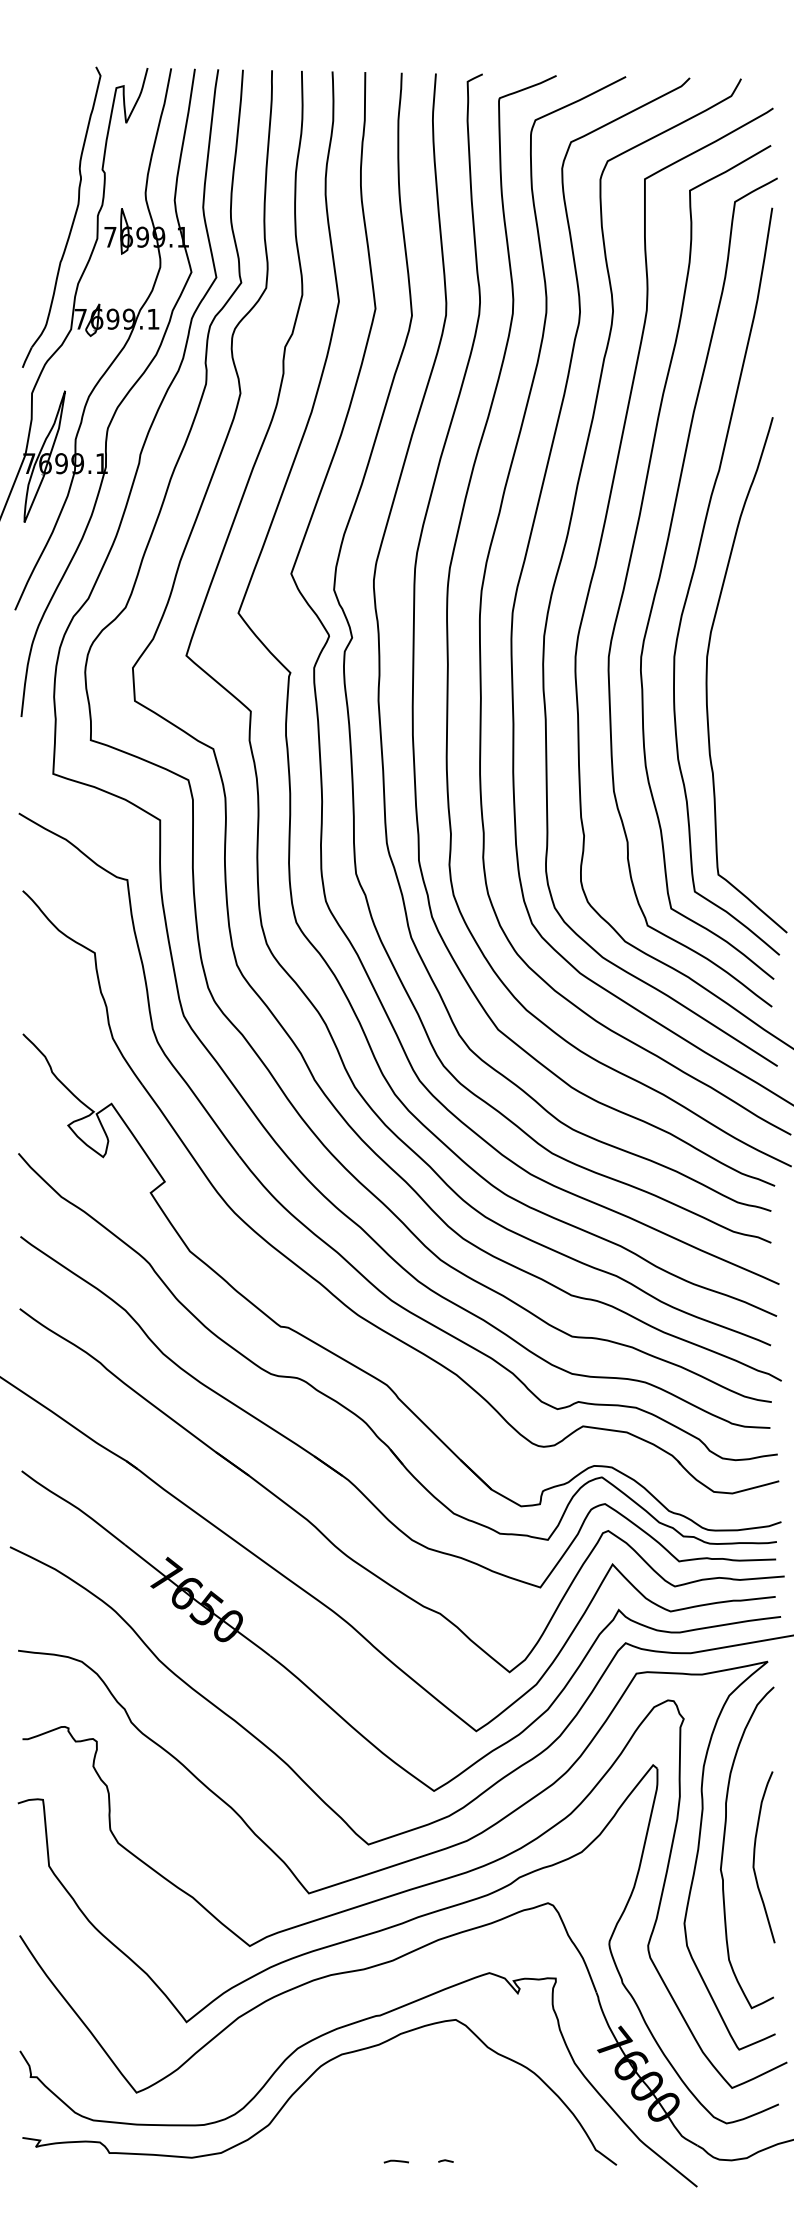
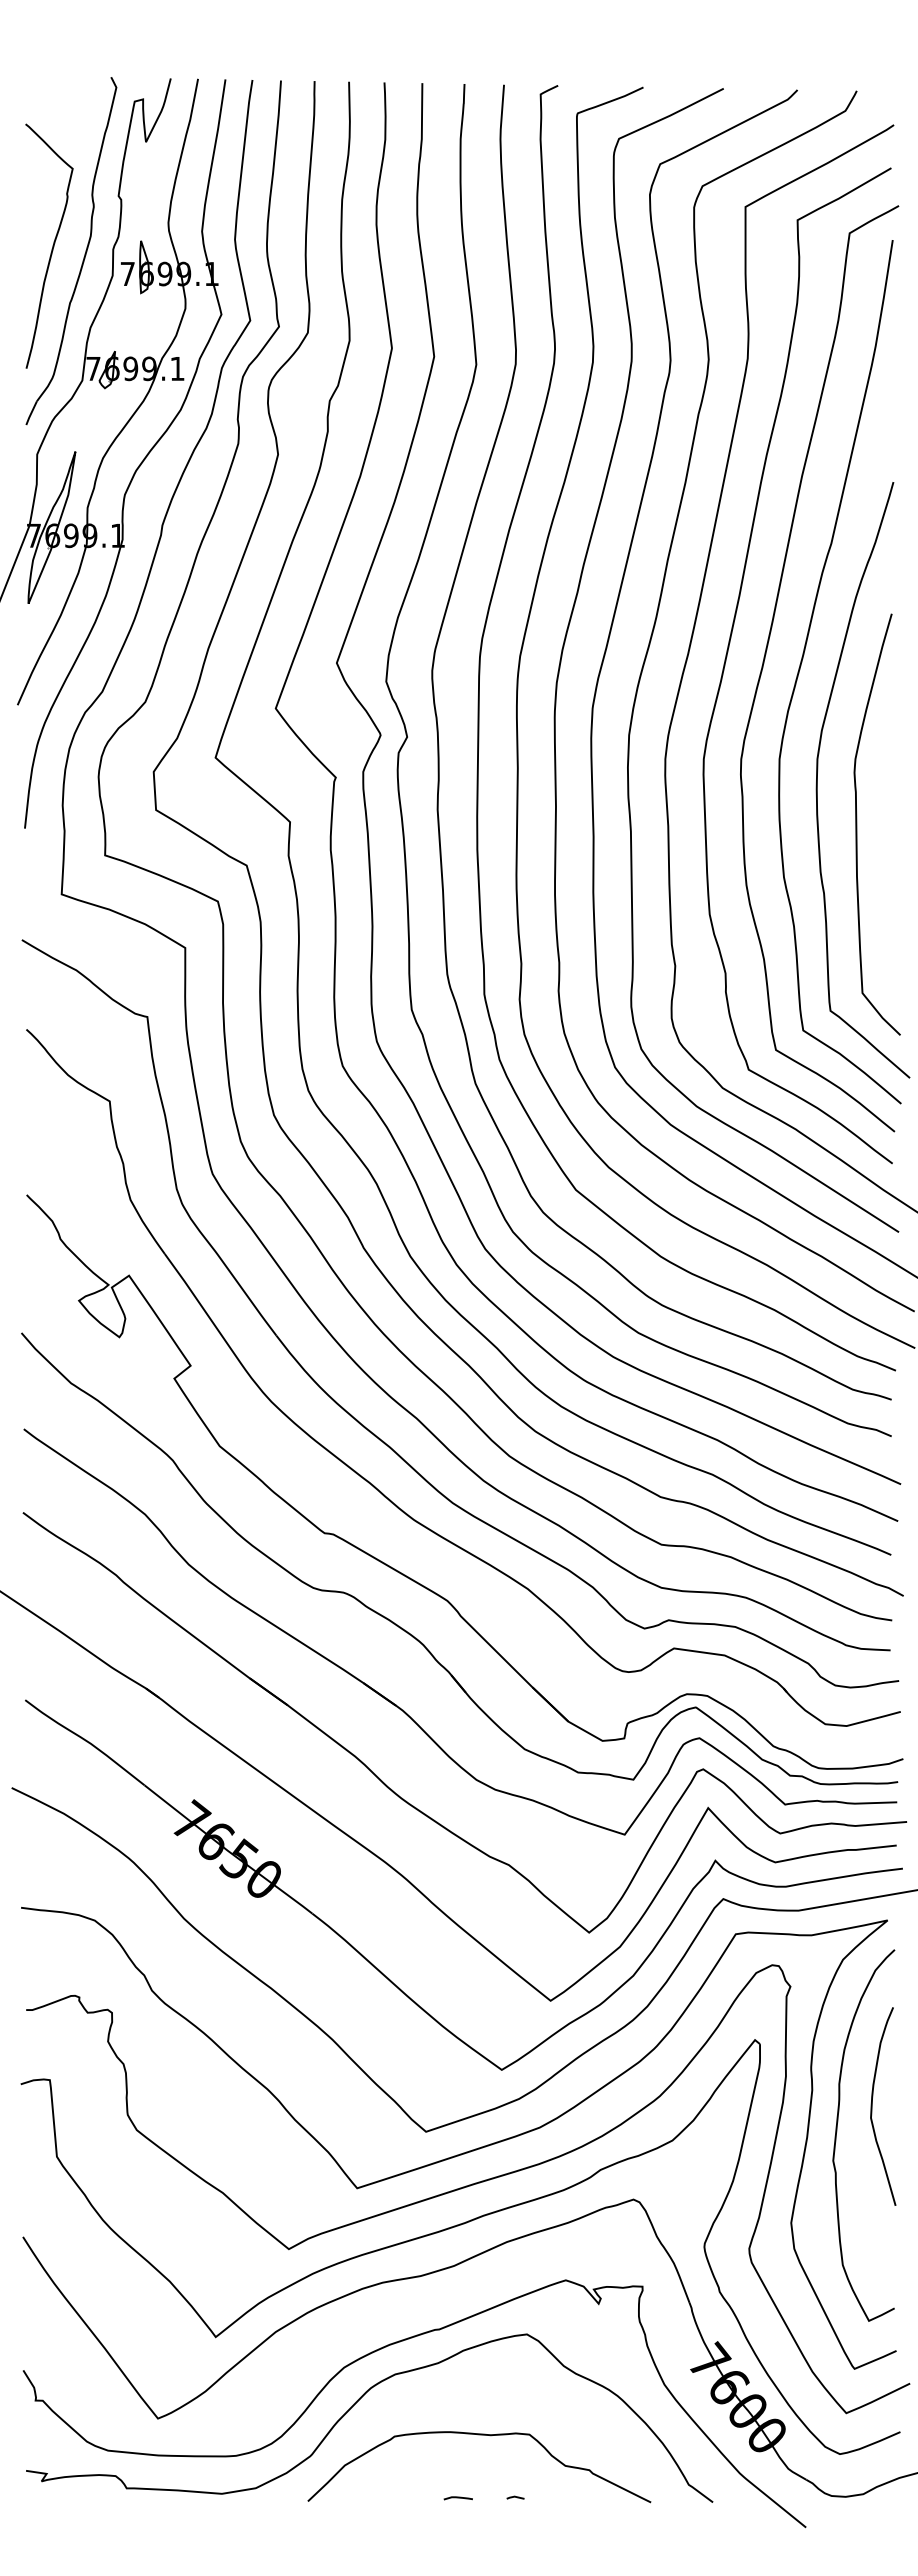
curve: (45, 212) -> (52, 245), added
curve: (741, 713) -> (857, 824), added
curve: (754, 1857) -> (872, 2106), moved
curve: (414, 2107) -> (479, 2435), added

